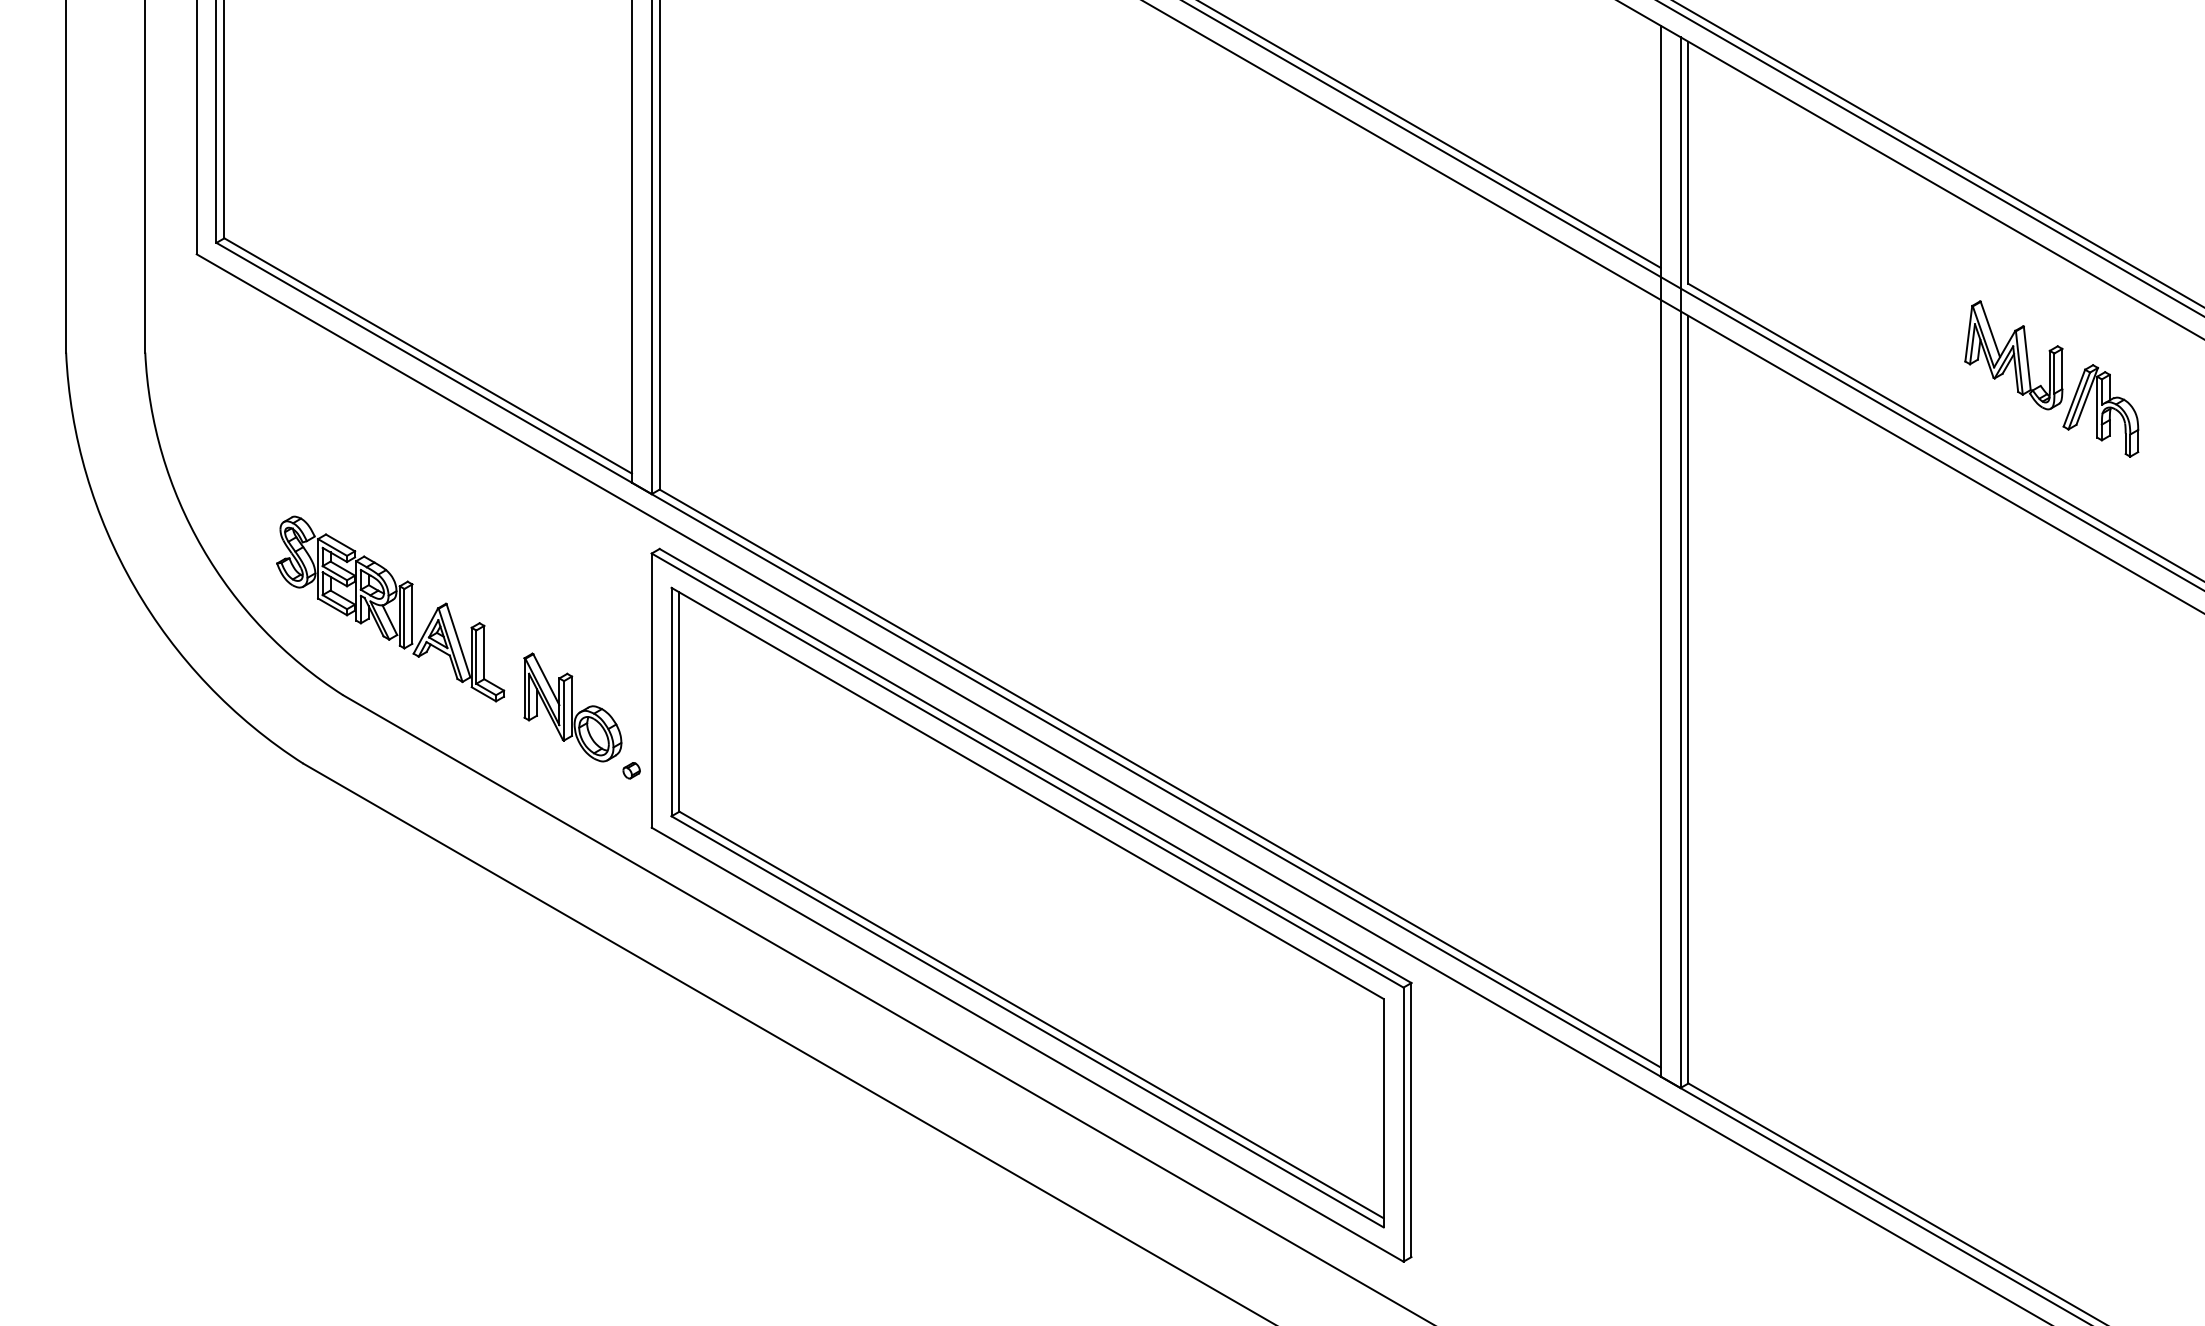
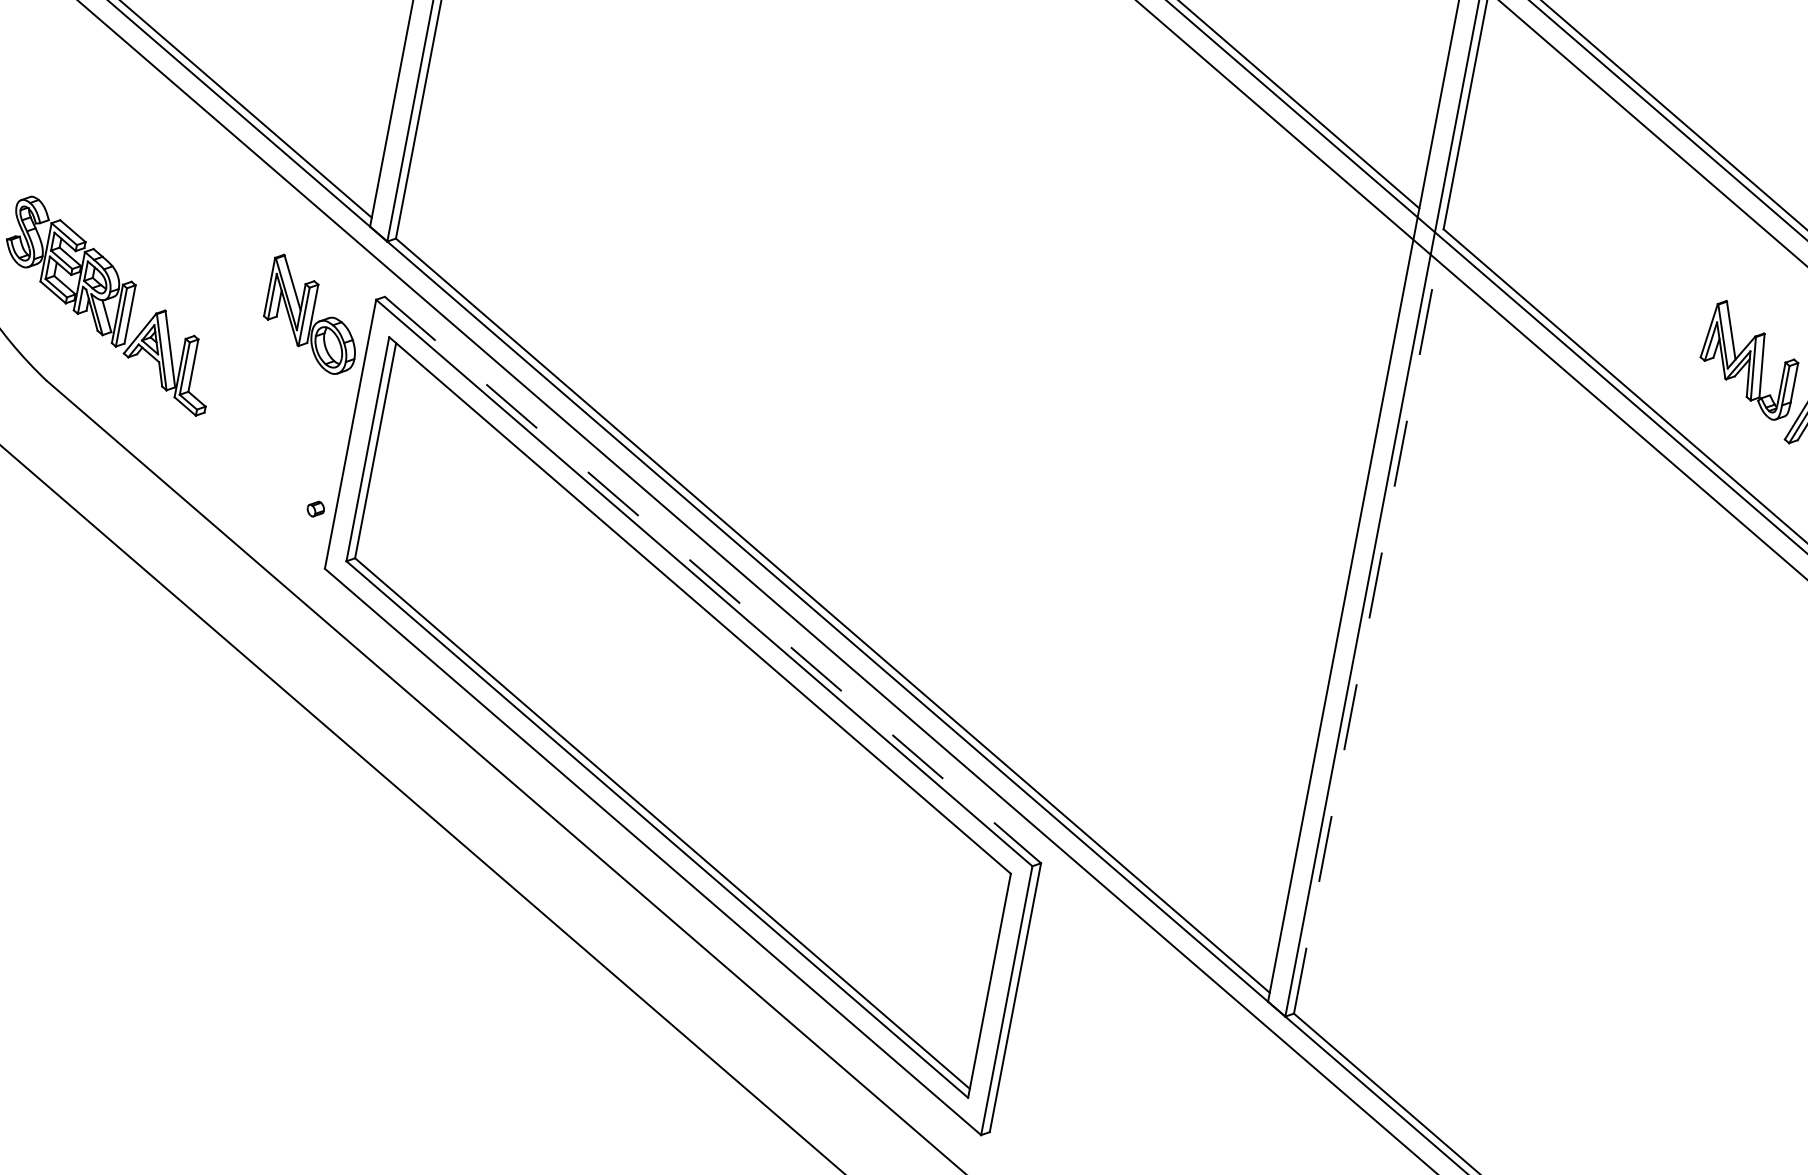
line: (1688, 699) -> (1365, 636), solid -> dashed
part: (572, 707) -> (313, 315), moved
line: (1036, 766) -> (713, 580), solid -> dashed

